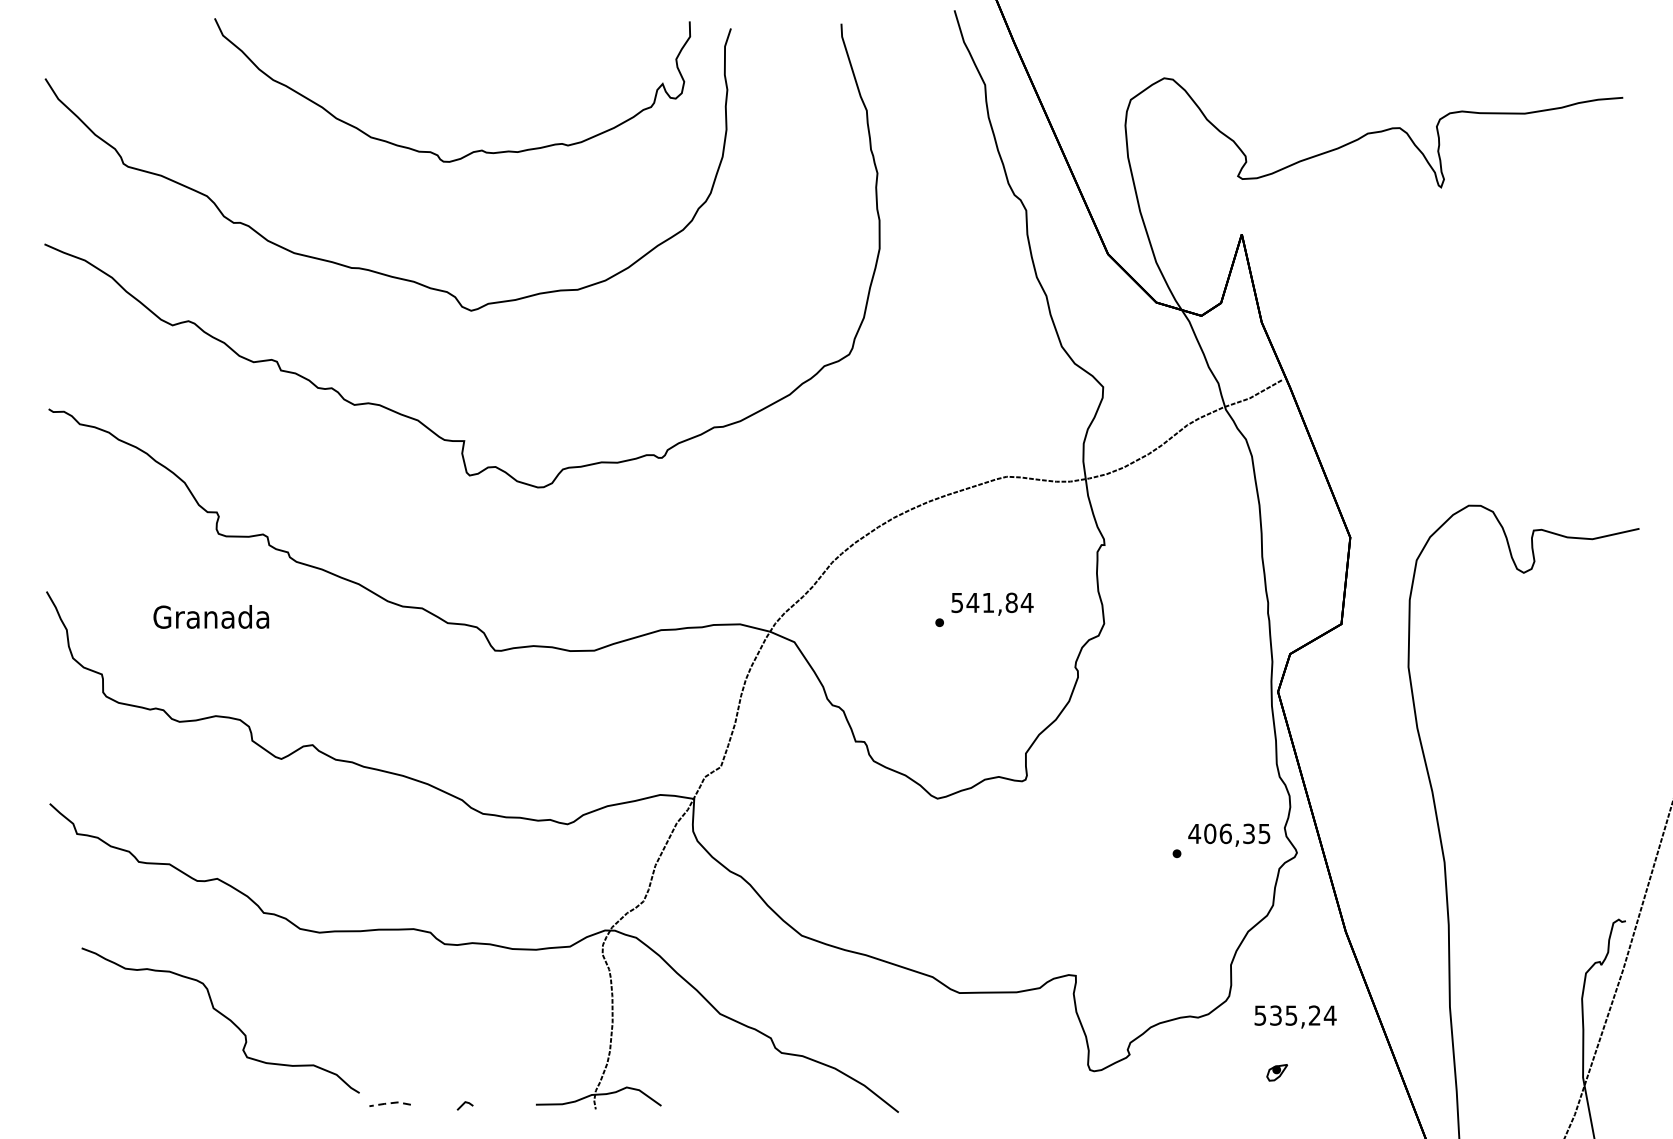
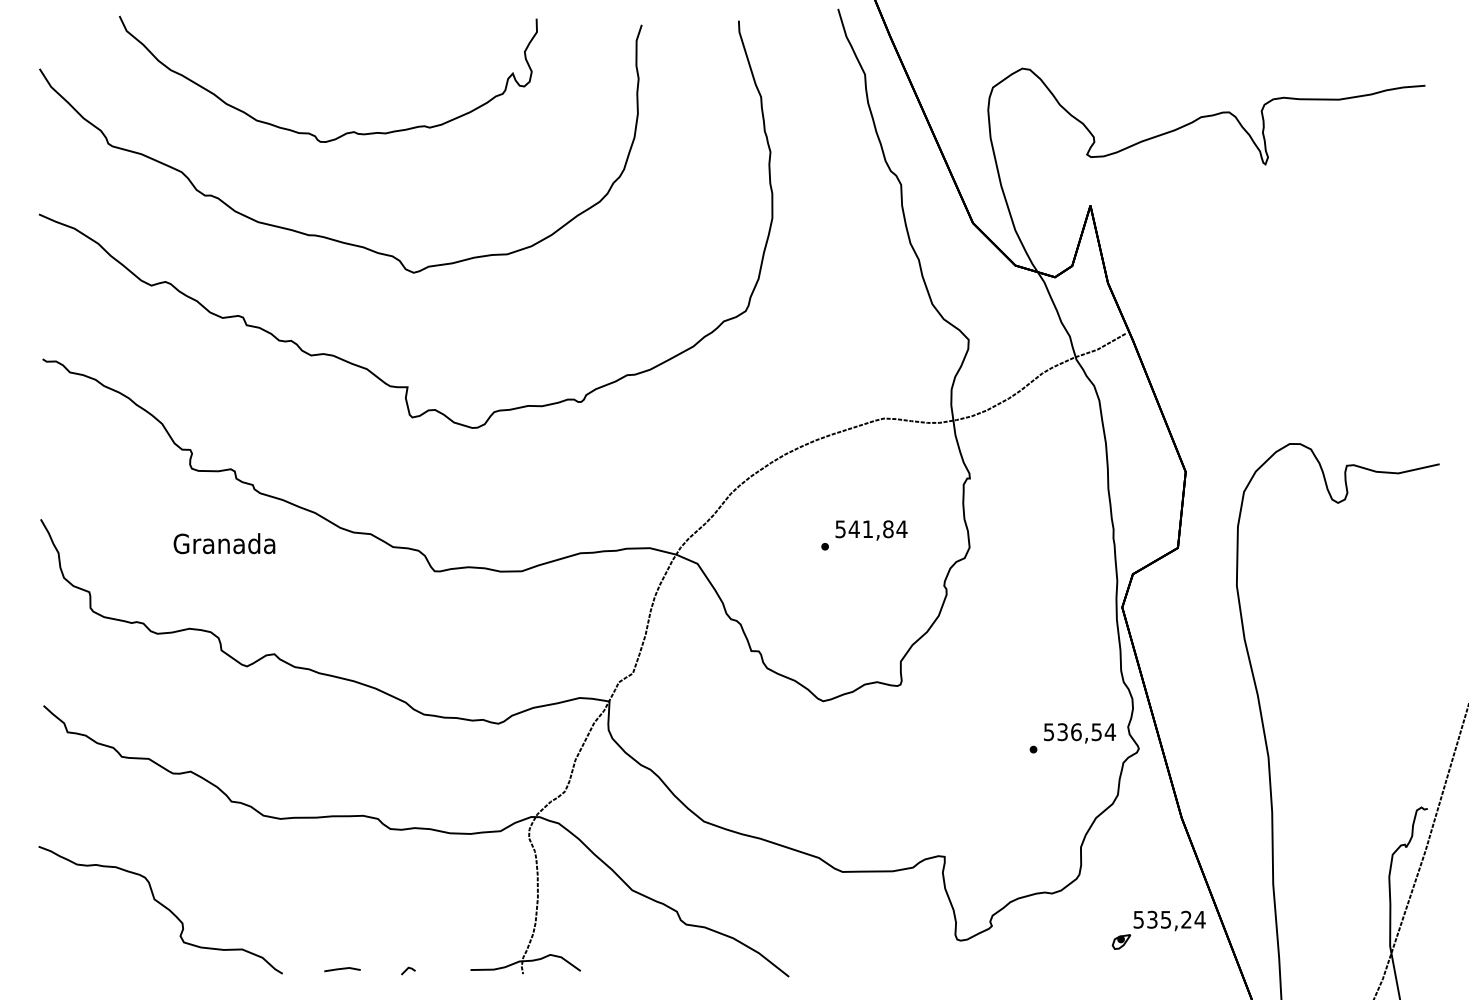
curve: (431, 151) -> (309, 132), moved
text: (211, 616) -> (224, 543), moved
text: (1229, 834) -> (1079, 732), 406,35 -> 536,54
curve: (222, 1016) -> (162, 906), moved
text: (1295, 1016) -> (1169, 920), moved
line: (388, 1102) -> (341, 968), dashed -> solid

